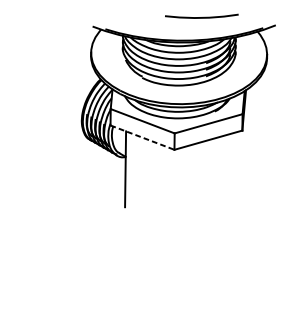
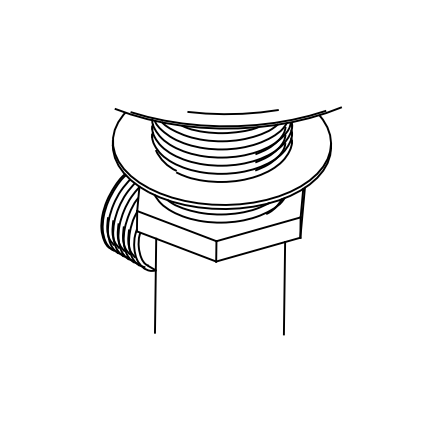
curve: (201, 17) -> (232, 113), moved
line: (143, 137) -> (177, 246), dashed -> solid
line: (229, 171) -> (284, 288), added

